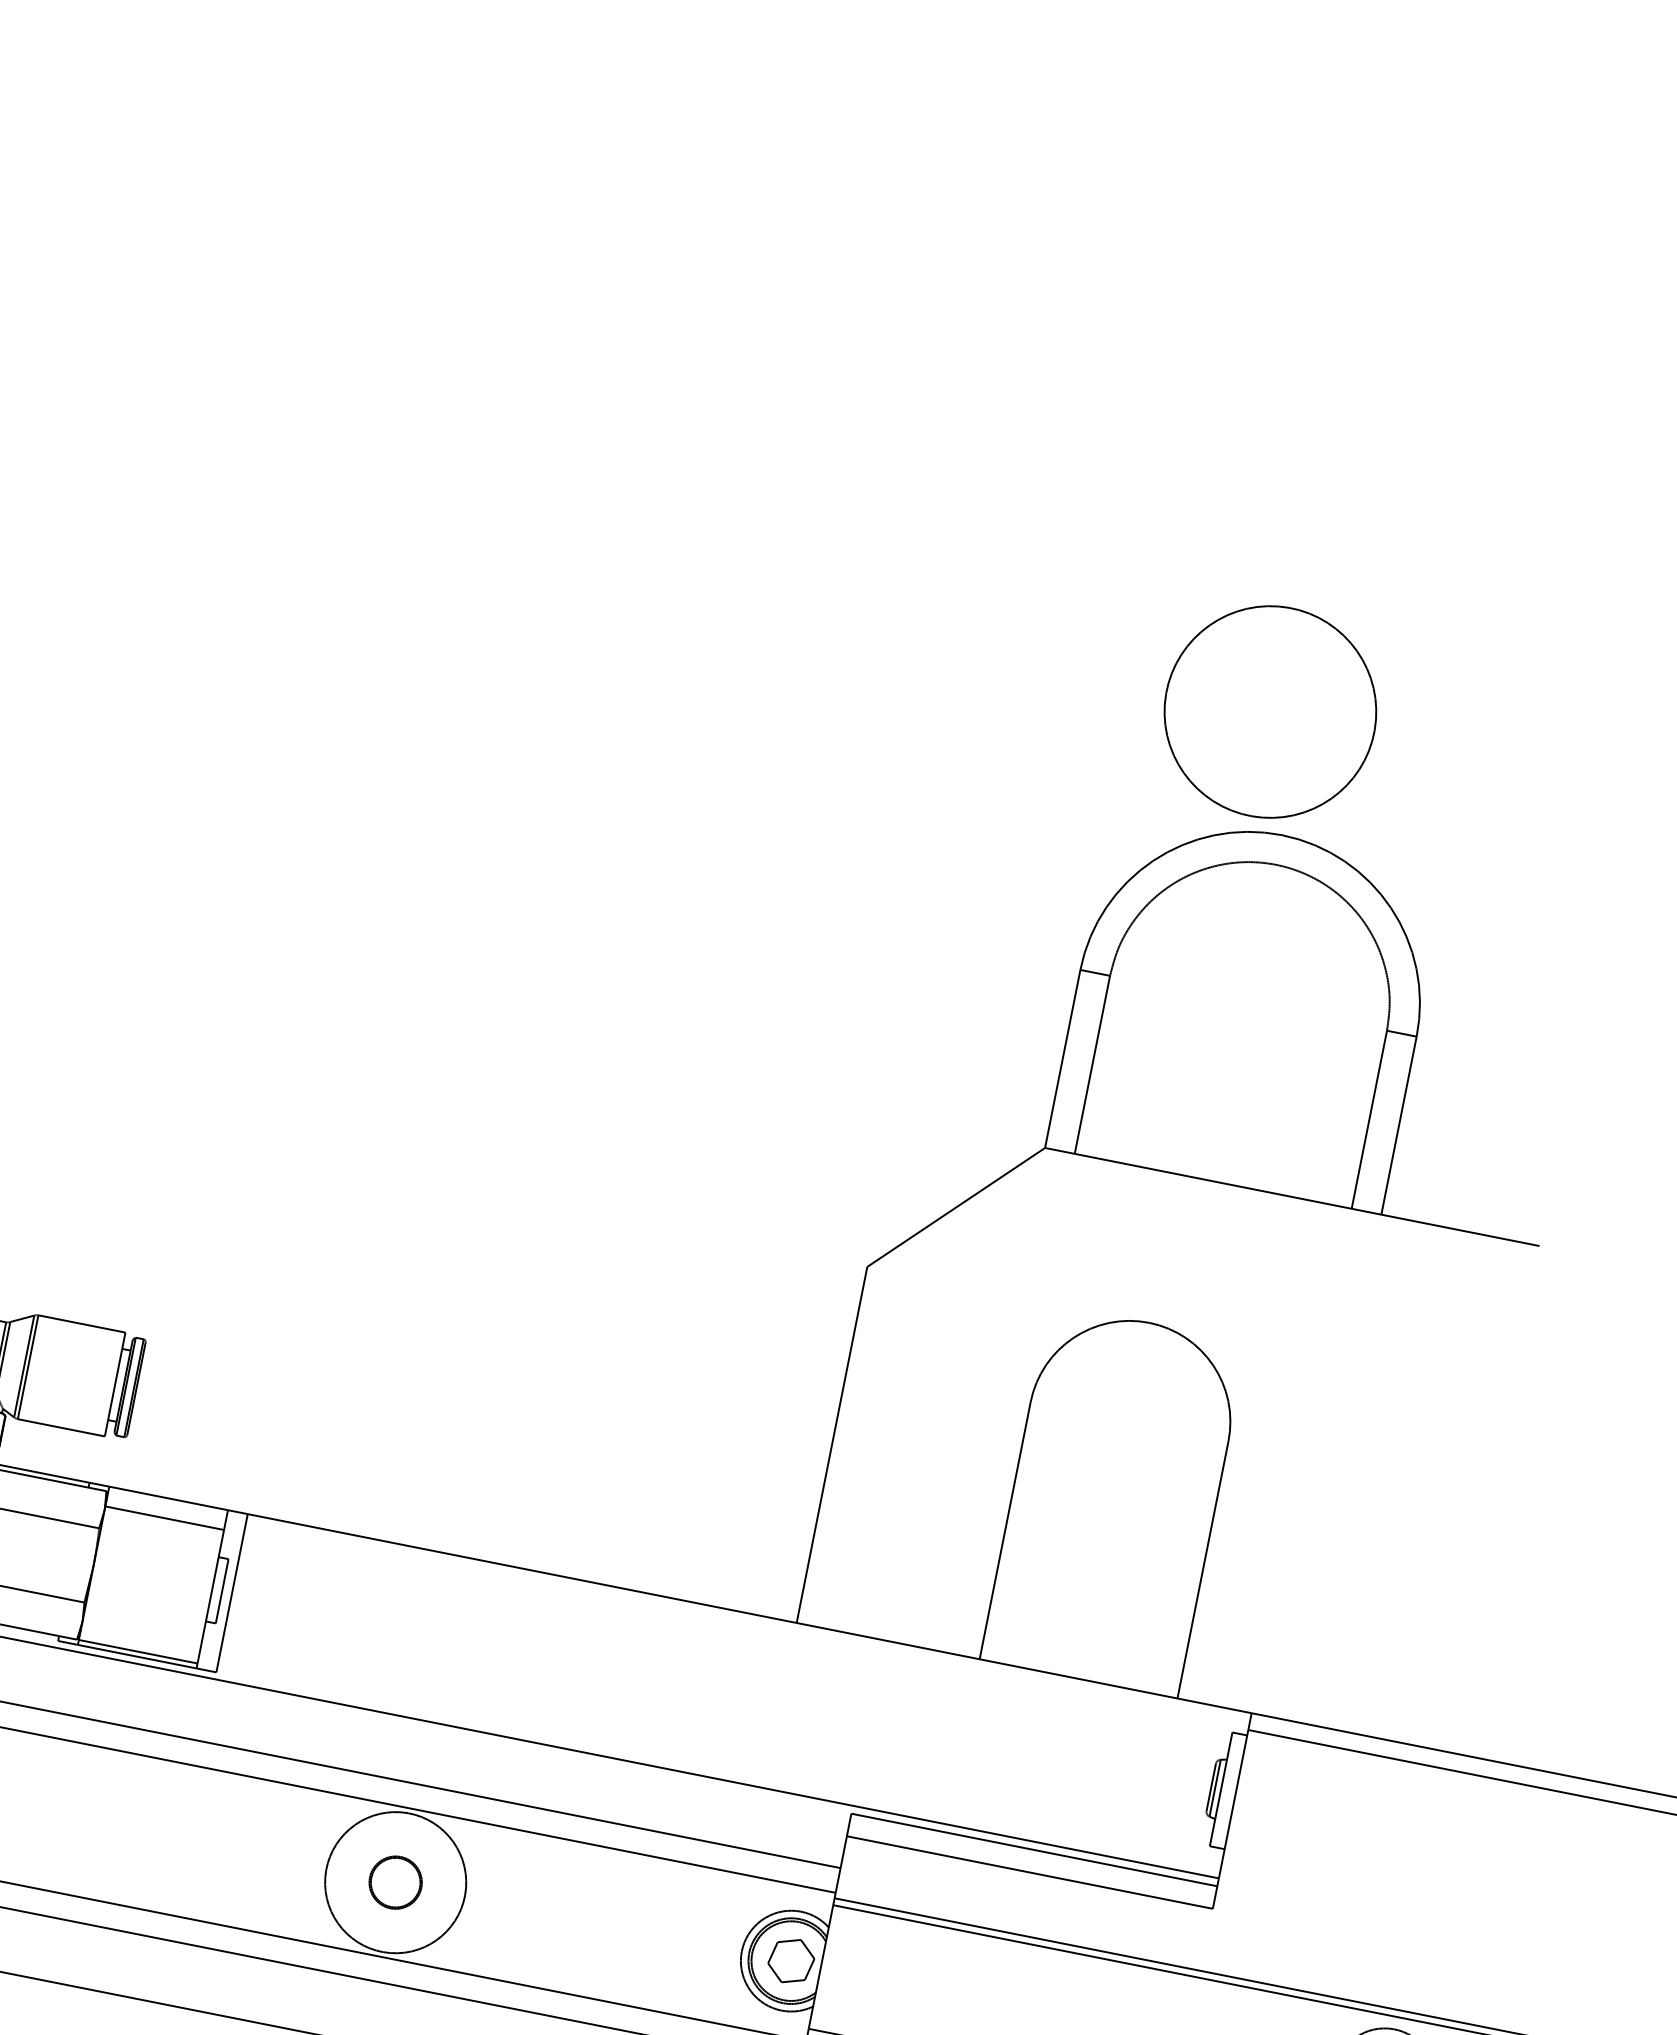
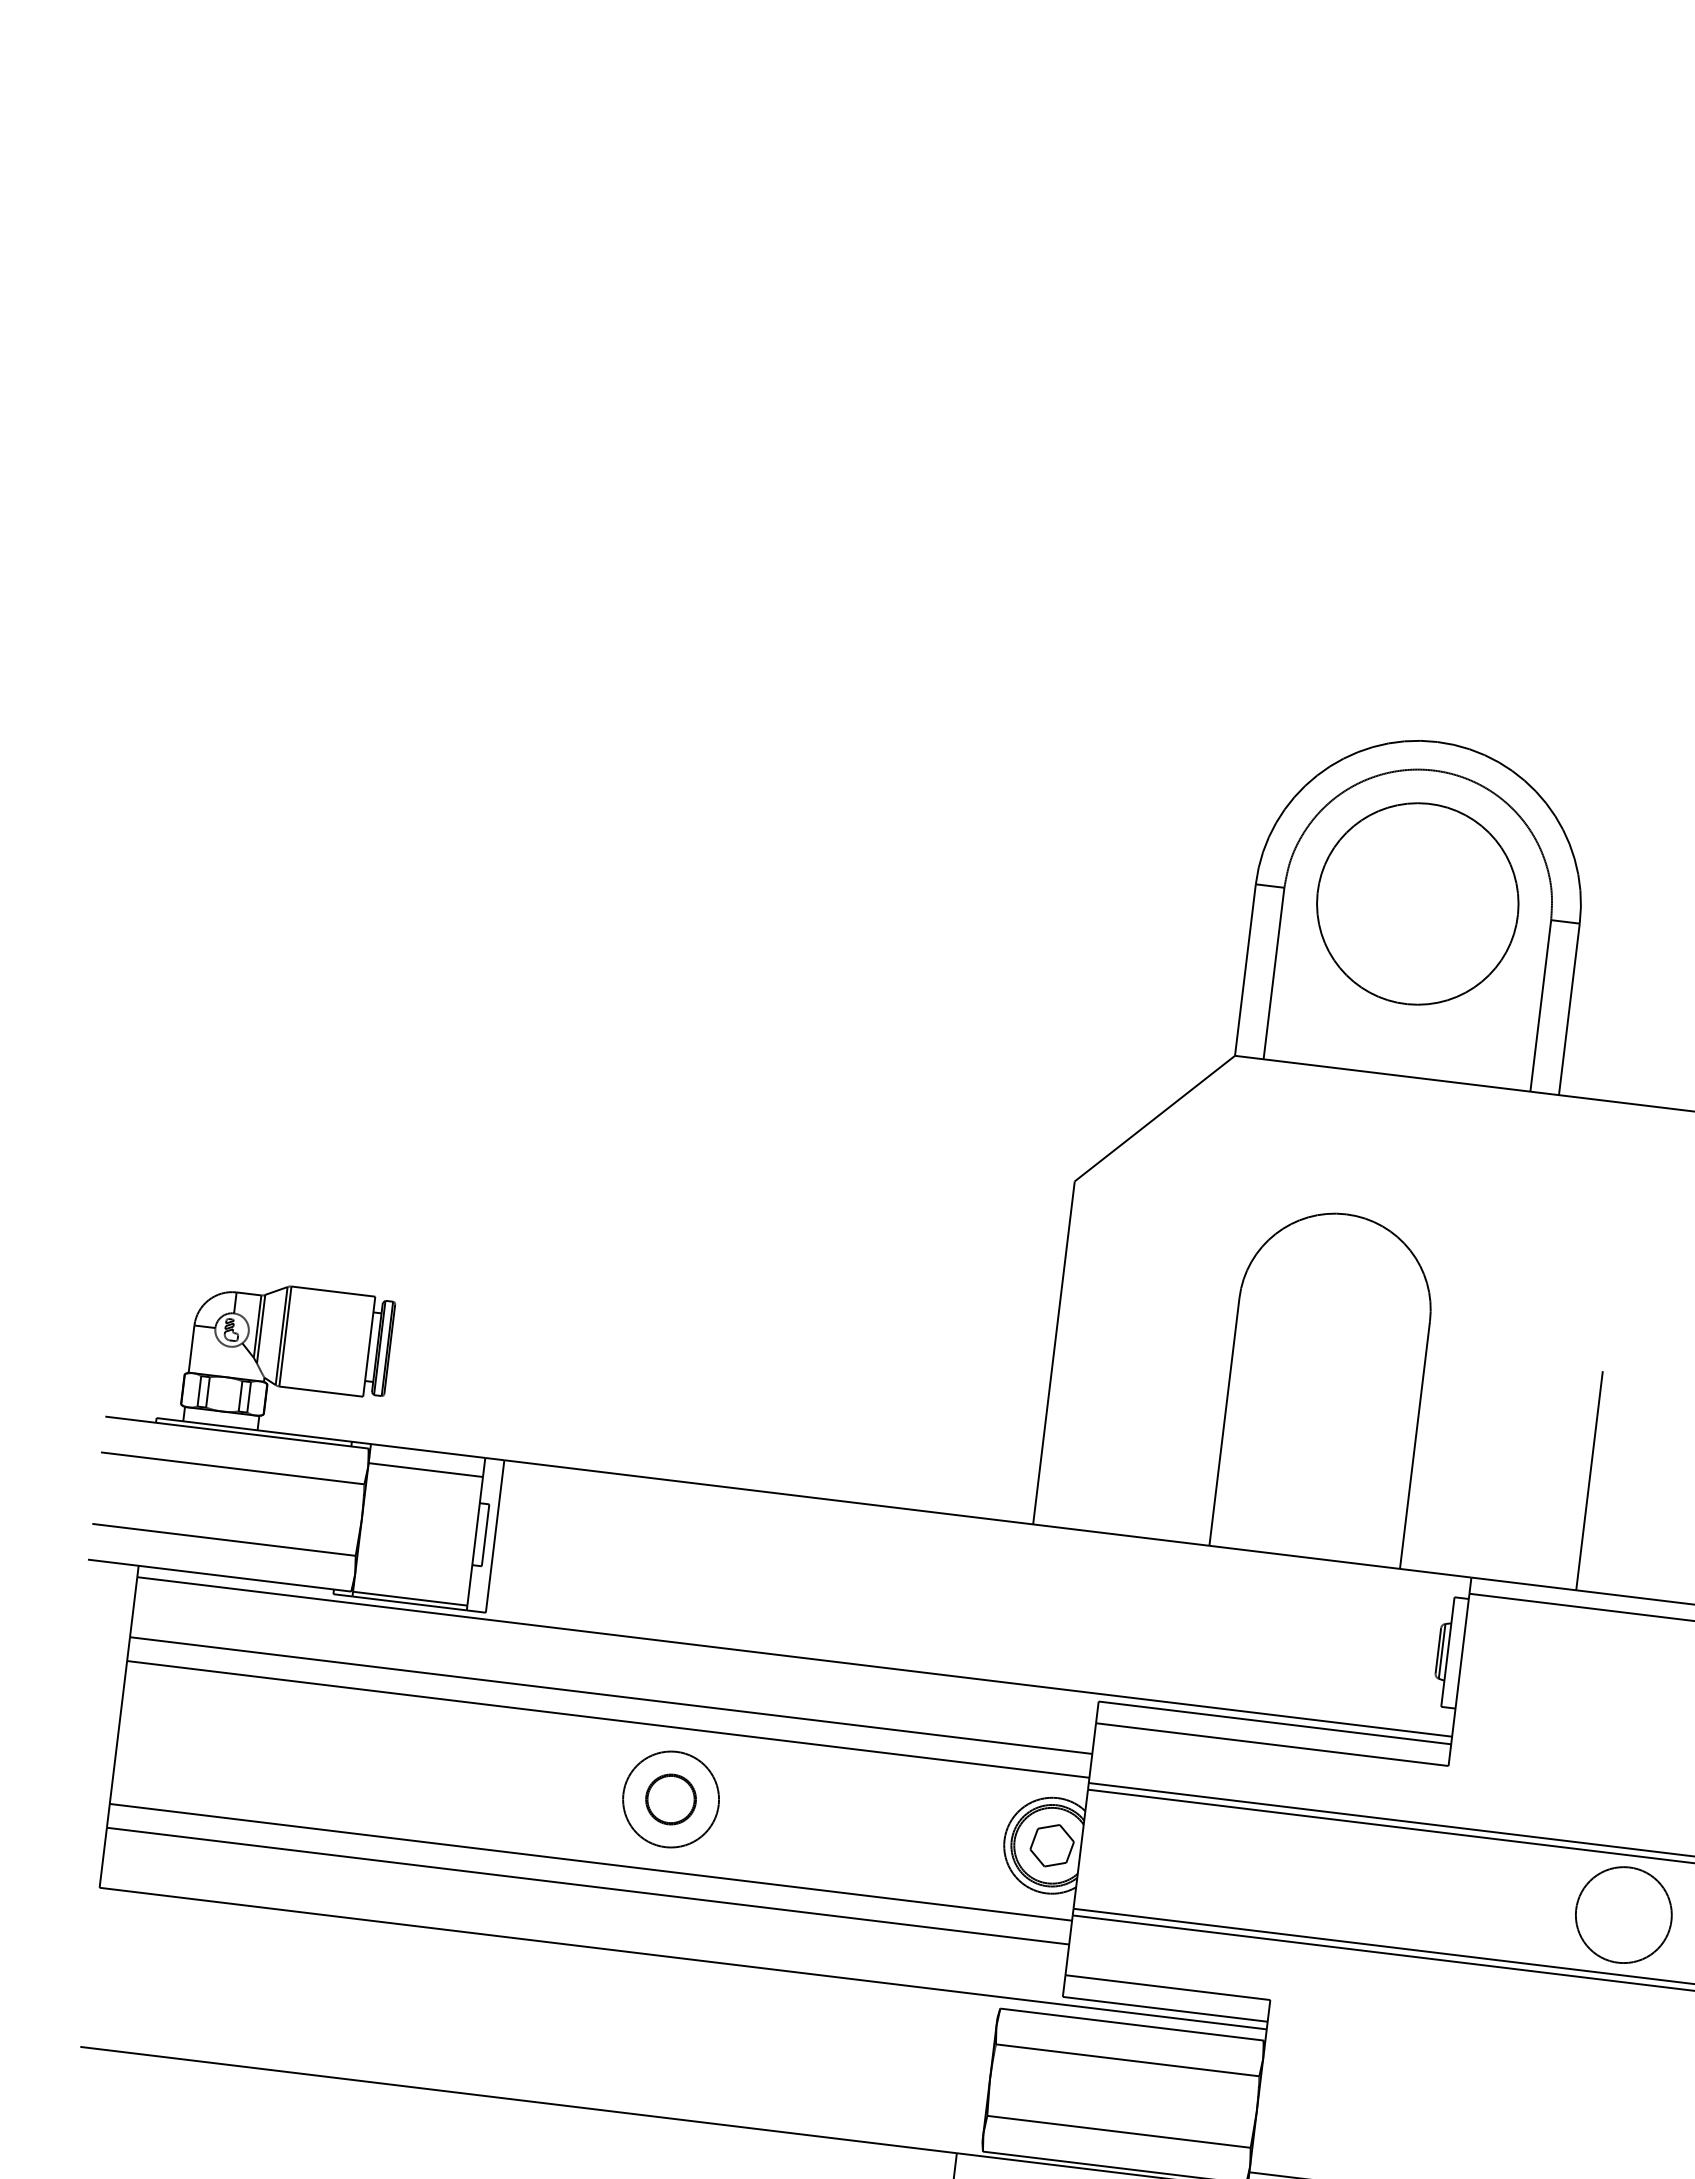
circle: (1270, 711) -> (1417, 903), moved
line: (1383, 1620) -> (1589, 1480), added
circle: (396, 1882) -> (671, 1799), size x0.71

